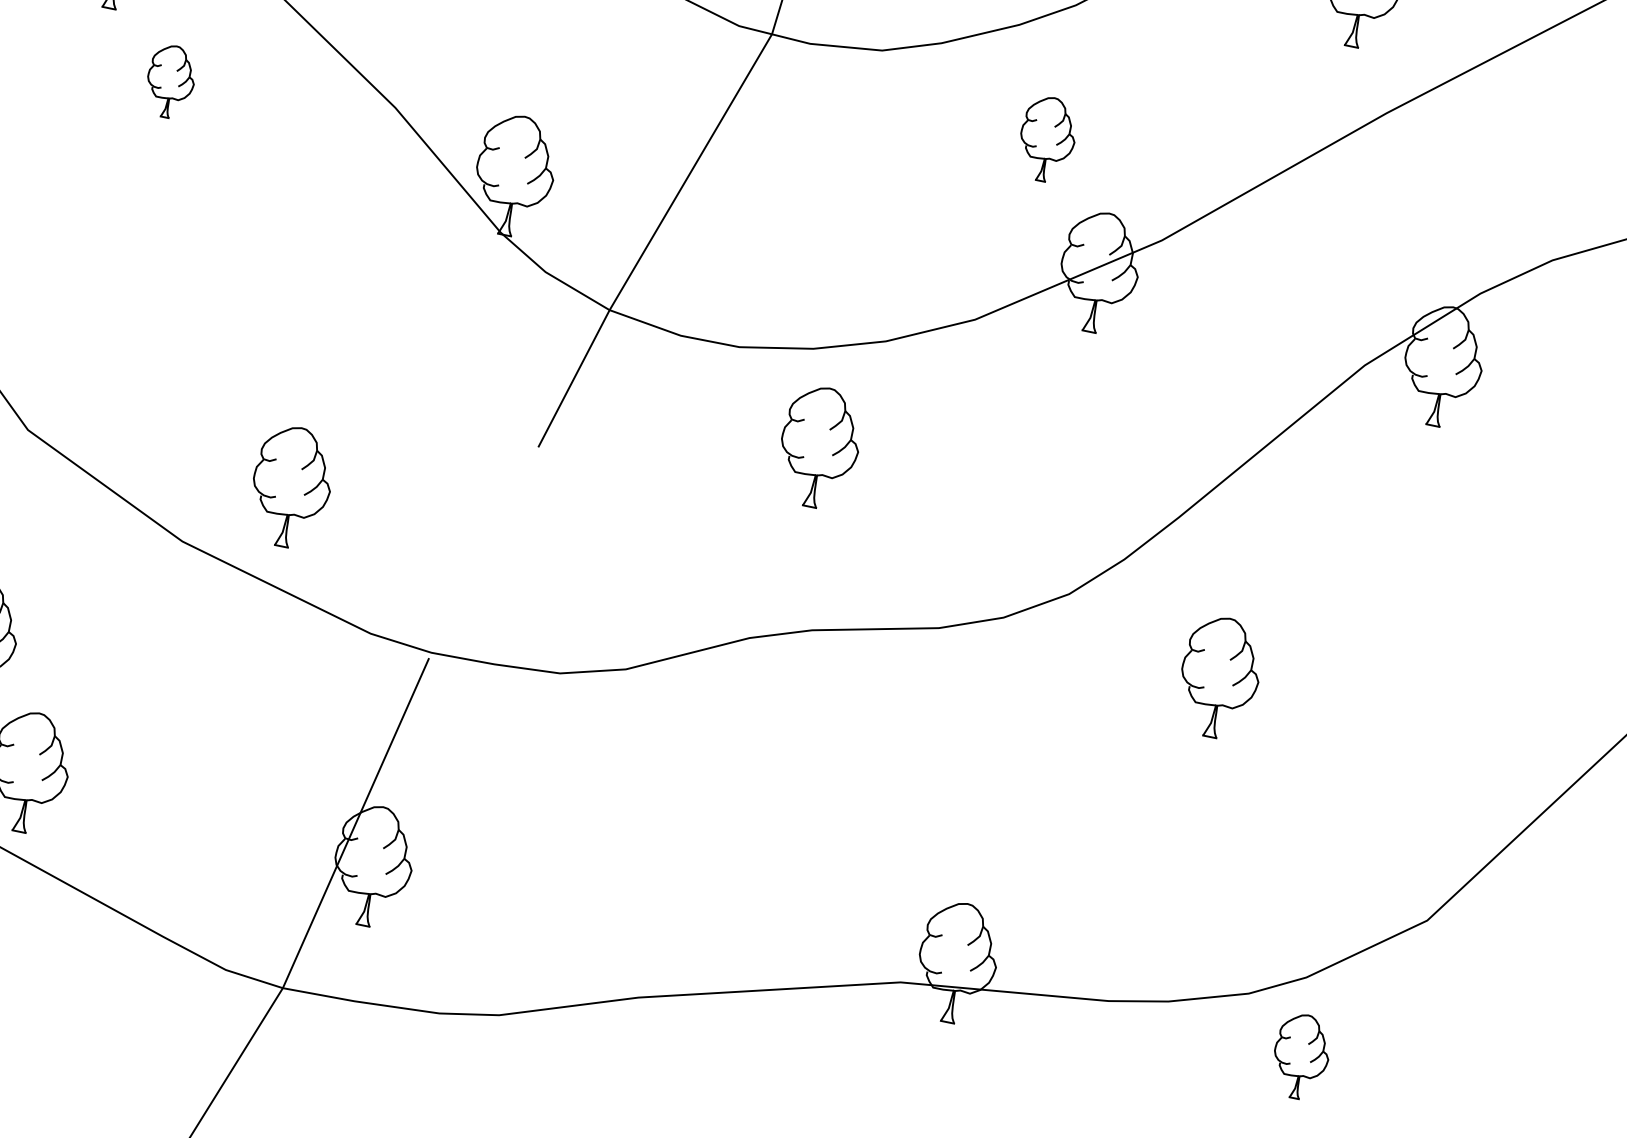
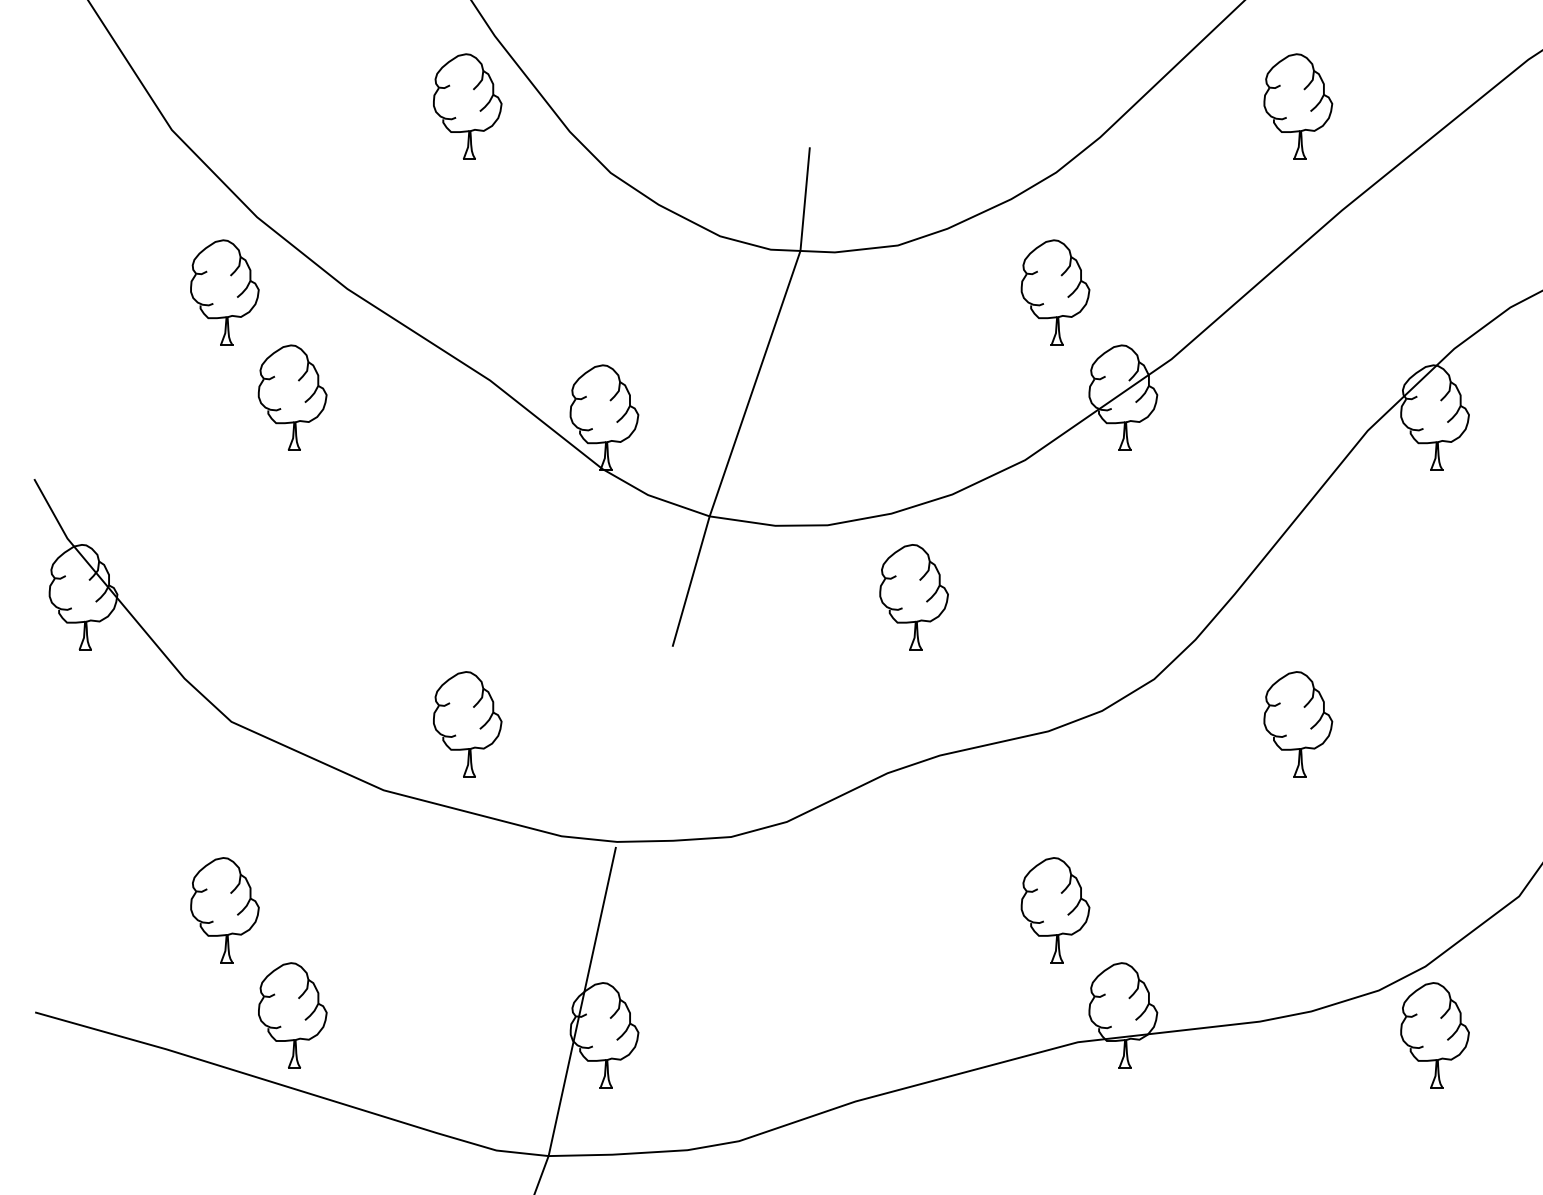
part: (170, 81) -> (292, 397), size x1.67
part: (1047, 139) -> (1055, 292), size x1.43
part: (905, 829) -> (1055, 910), added
part: (1300, 1056) -> (1434, 1035), size x1.43

